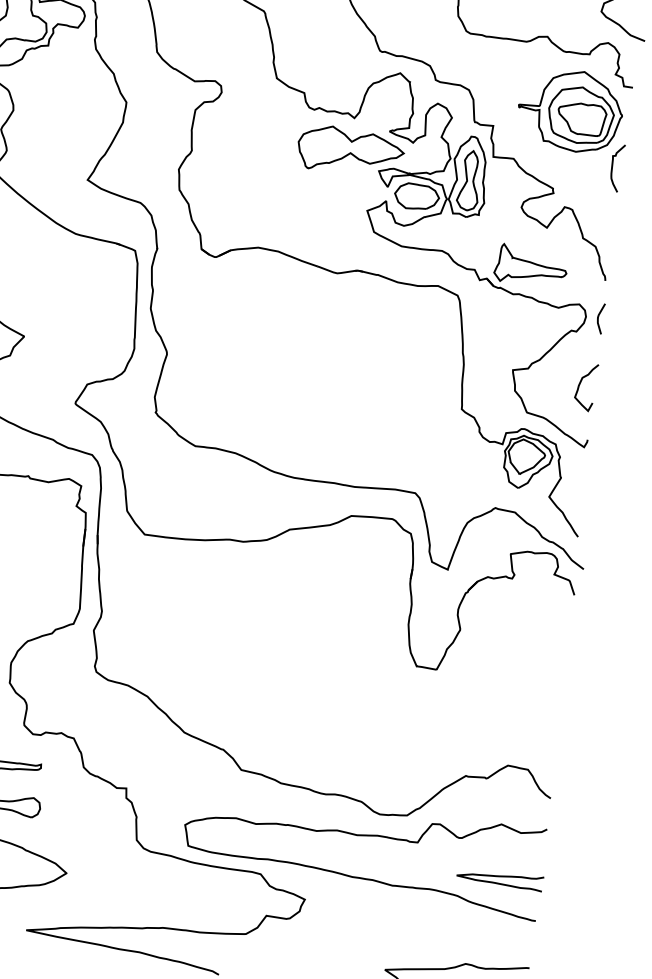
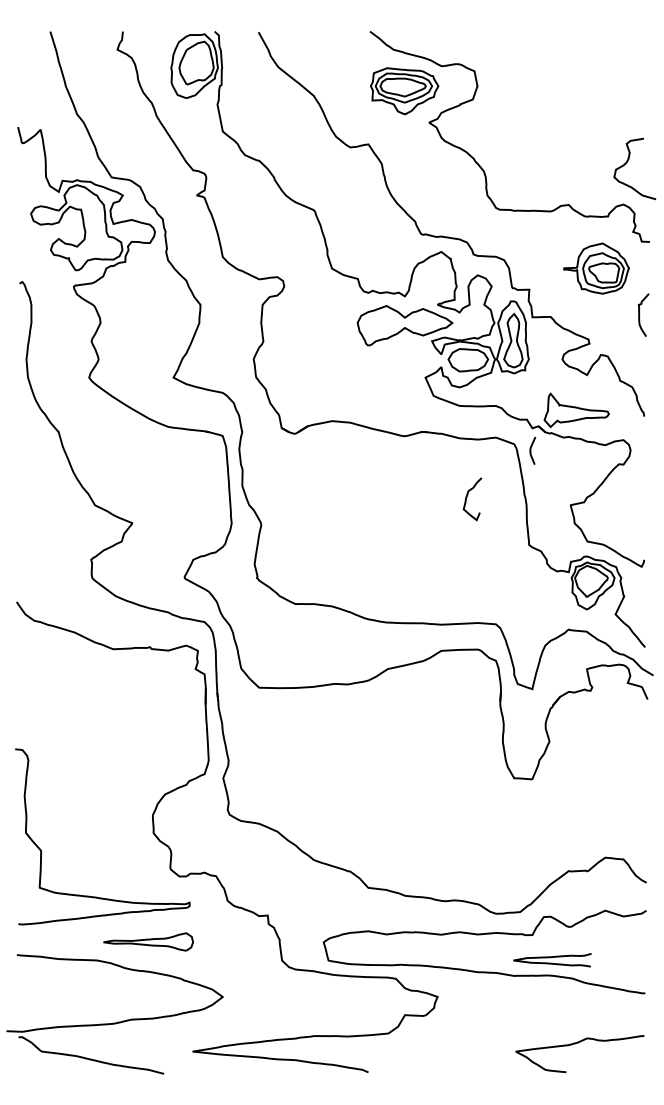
part: (570, 110) -> (596, 268), size x0.7
curve: (599, 318) -> (531, 450), moved
curve: (580, 384) -> (467, 497), moved
curve: (498, 882) -> (551, 962), moved

